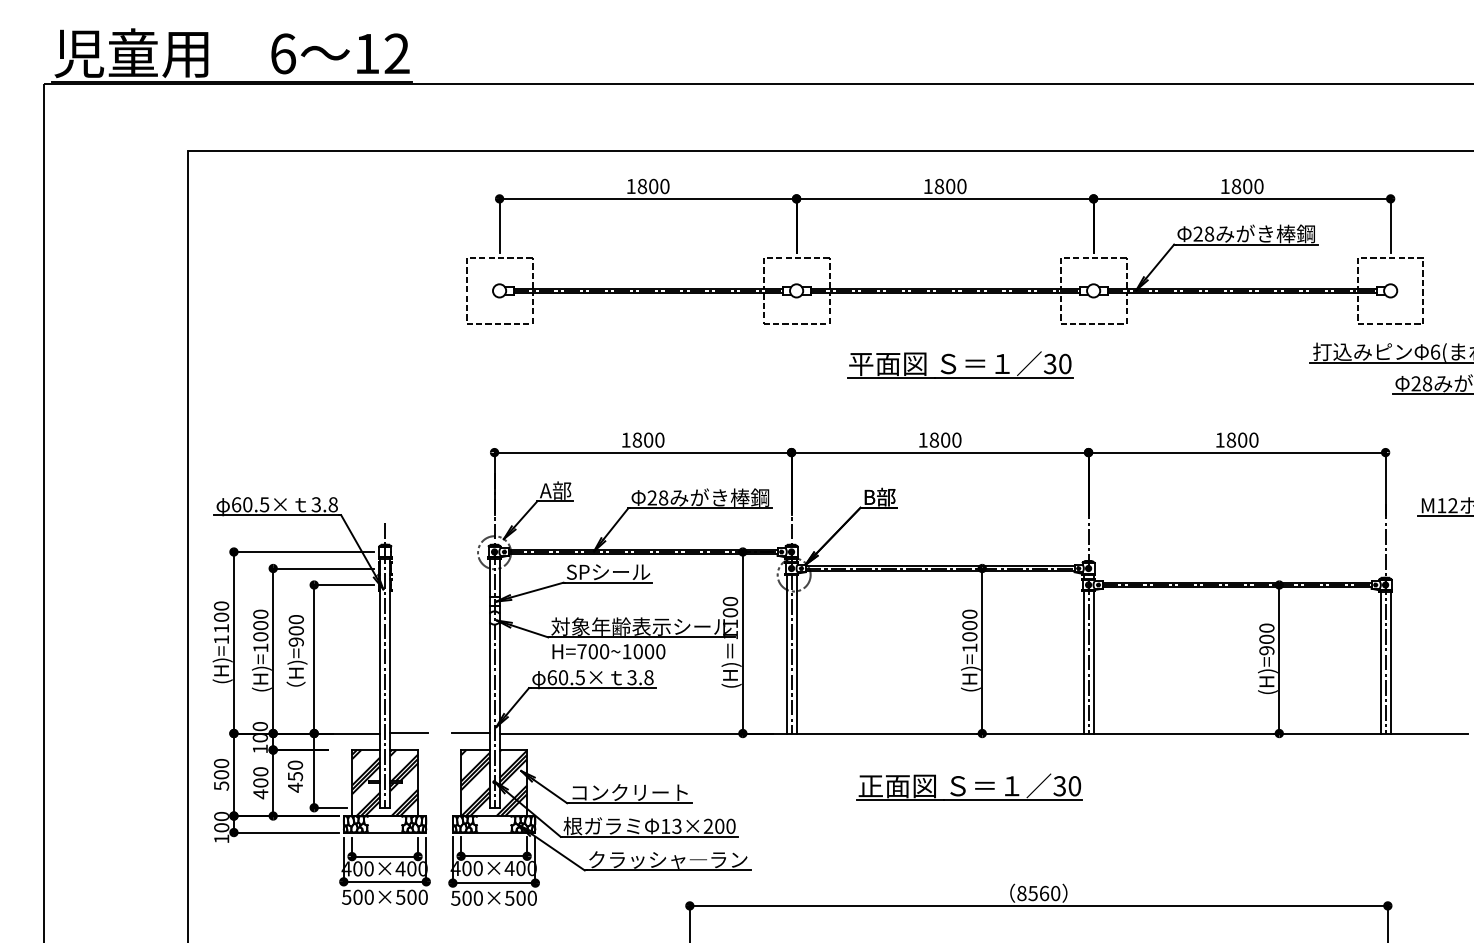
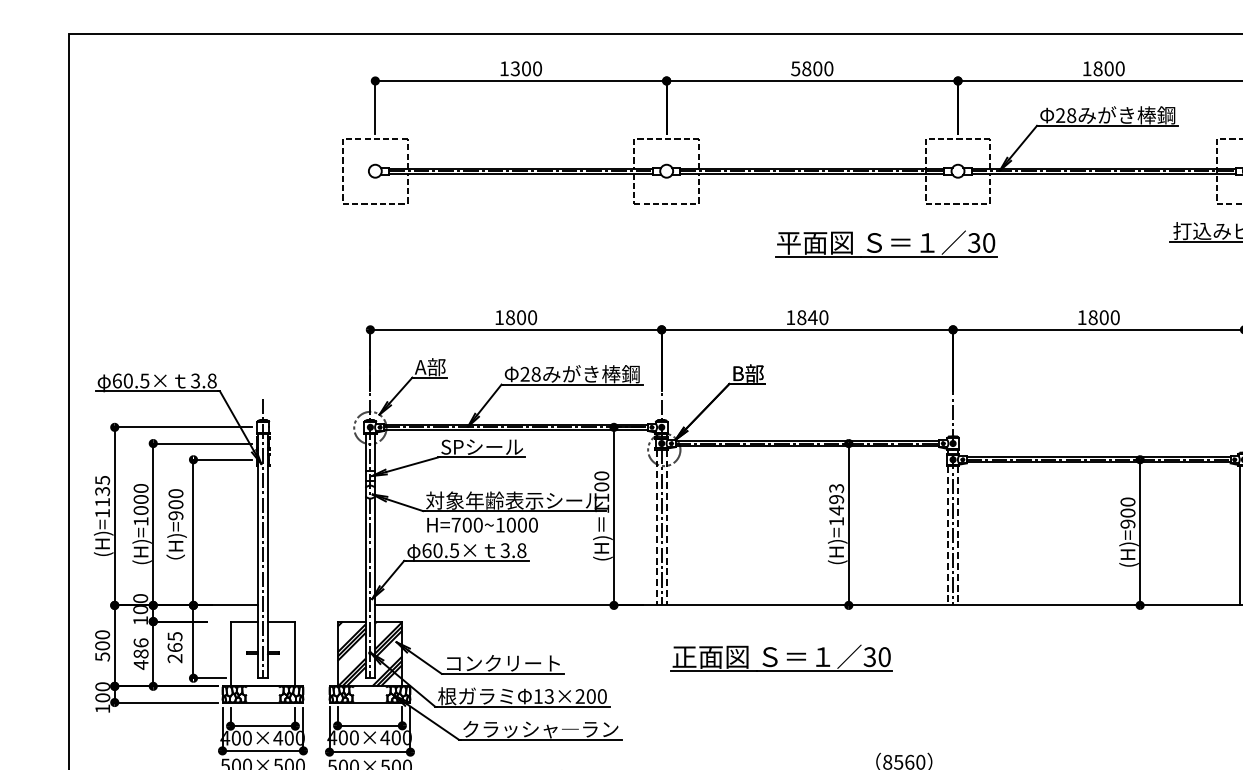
text: (642, 186) -> (515, 68), 1800 -> 1300
text: (927, 186) -> (795, 68), 1800 -> 5800
part: (960, 364) -> (886, 243), moved
text: (945, 439) -> (812, 317), 1800 -> 1840
text: (221, 611) -> (102, 485), (H)=1100 -> (H)=1135
text: (969, 625) -> (836, 499), (H)=1000 -> (H)=1493
line: (786, 654) -> (656, 527), solid -> dashed
line: (796, 654) -> (666, 527), solid -> dashed
line: (1083, 662) -> (948, 535), solid -> dashed
line: (1093, 662) -> (957, 535), solid -> dashed
line: (408, 733) -> (285, 605), removed
line: (470, 733) -> (346, 605), removed
text: (294, 776) -> (174, 647), 450 -> 265
text: (260, 777) -> (140, 648), 400 -> 486
hatch: (385, 783) -> (263, 654), removed
part: (969, 786) -> (781, 657), moved

